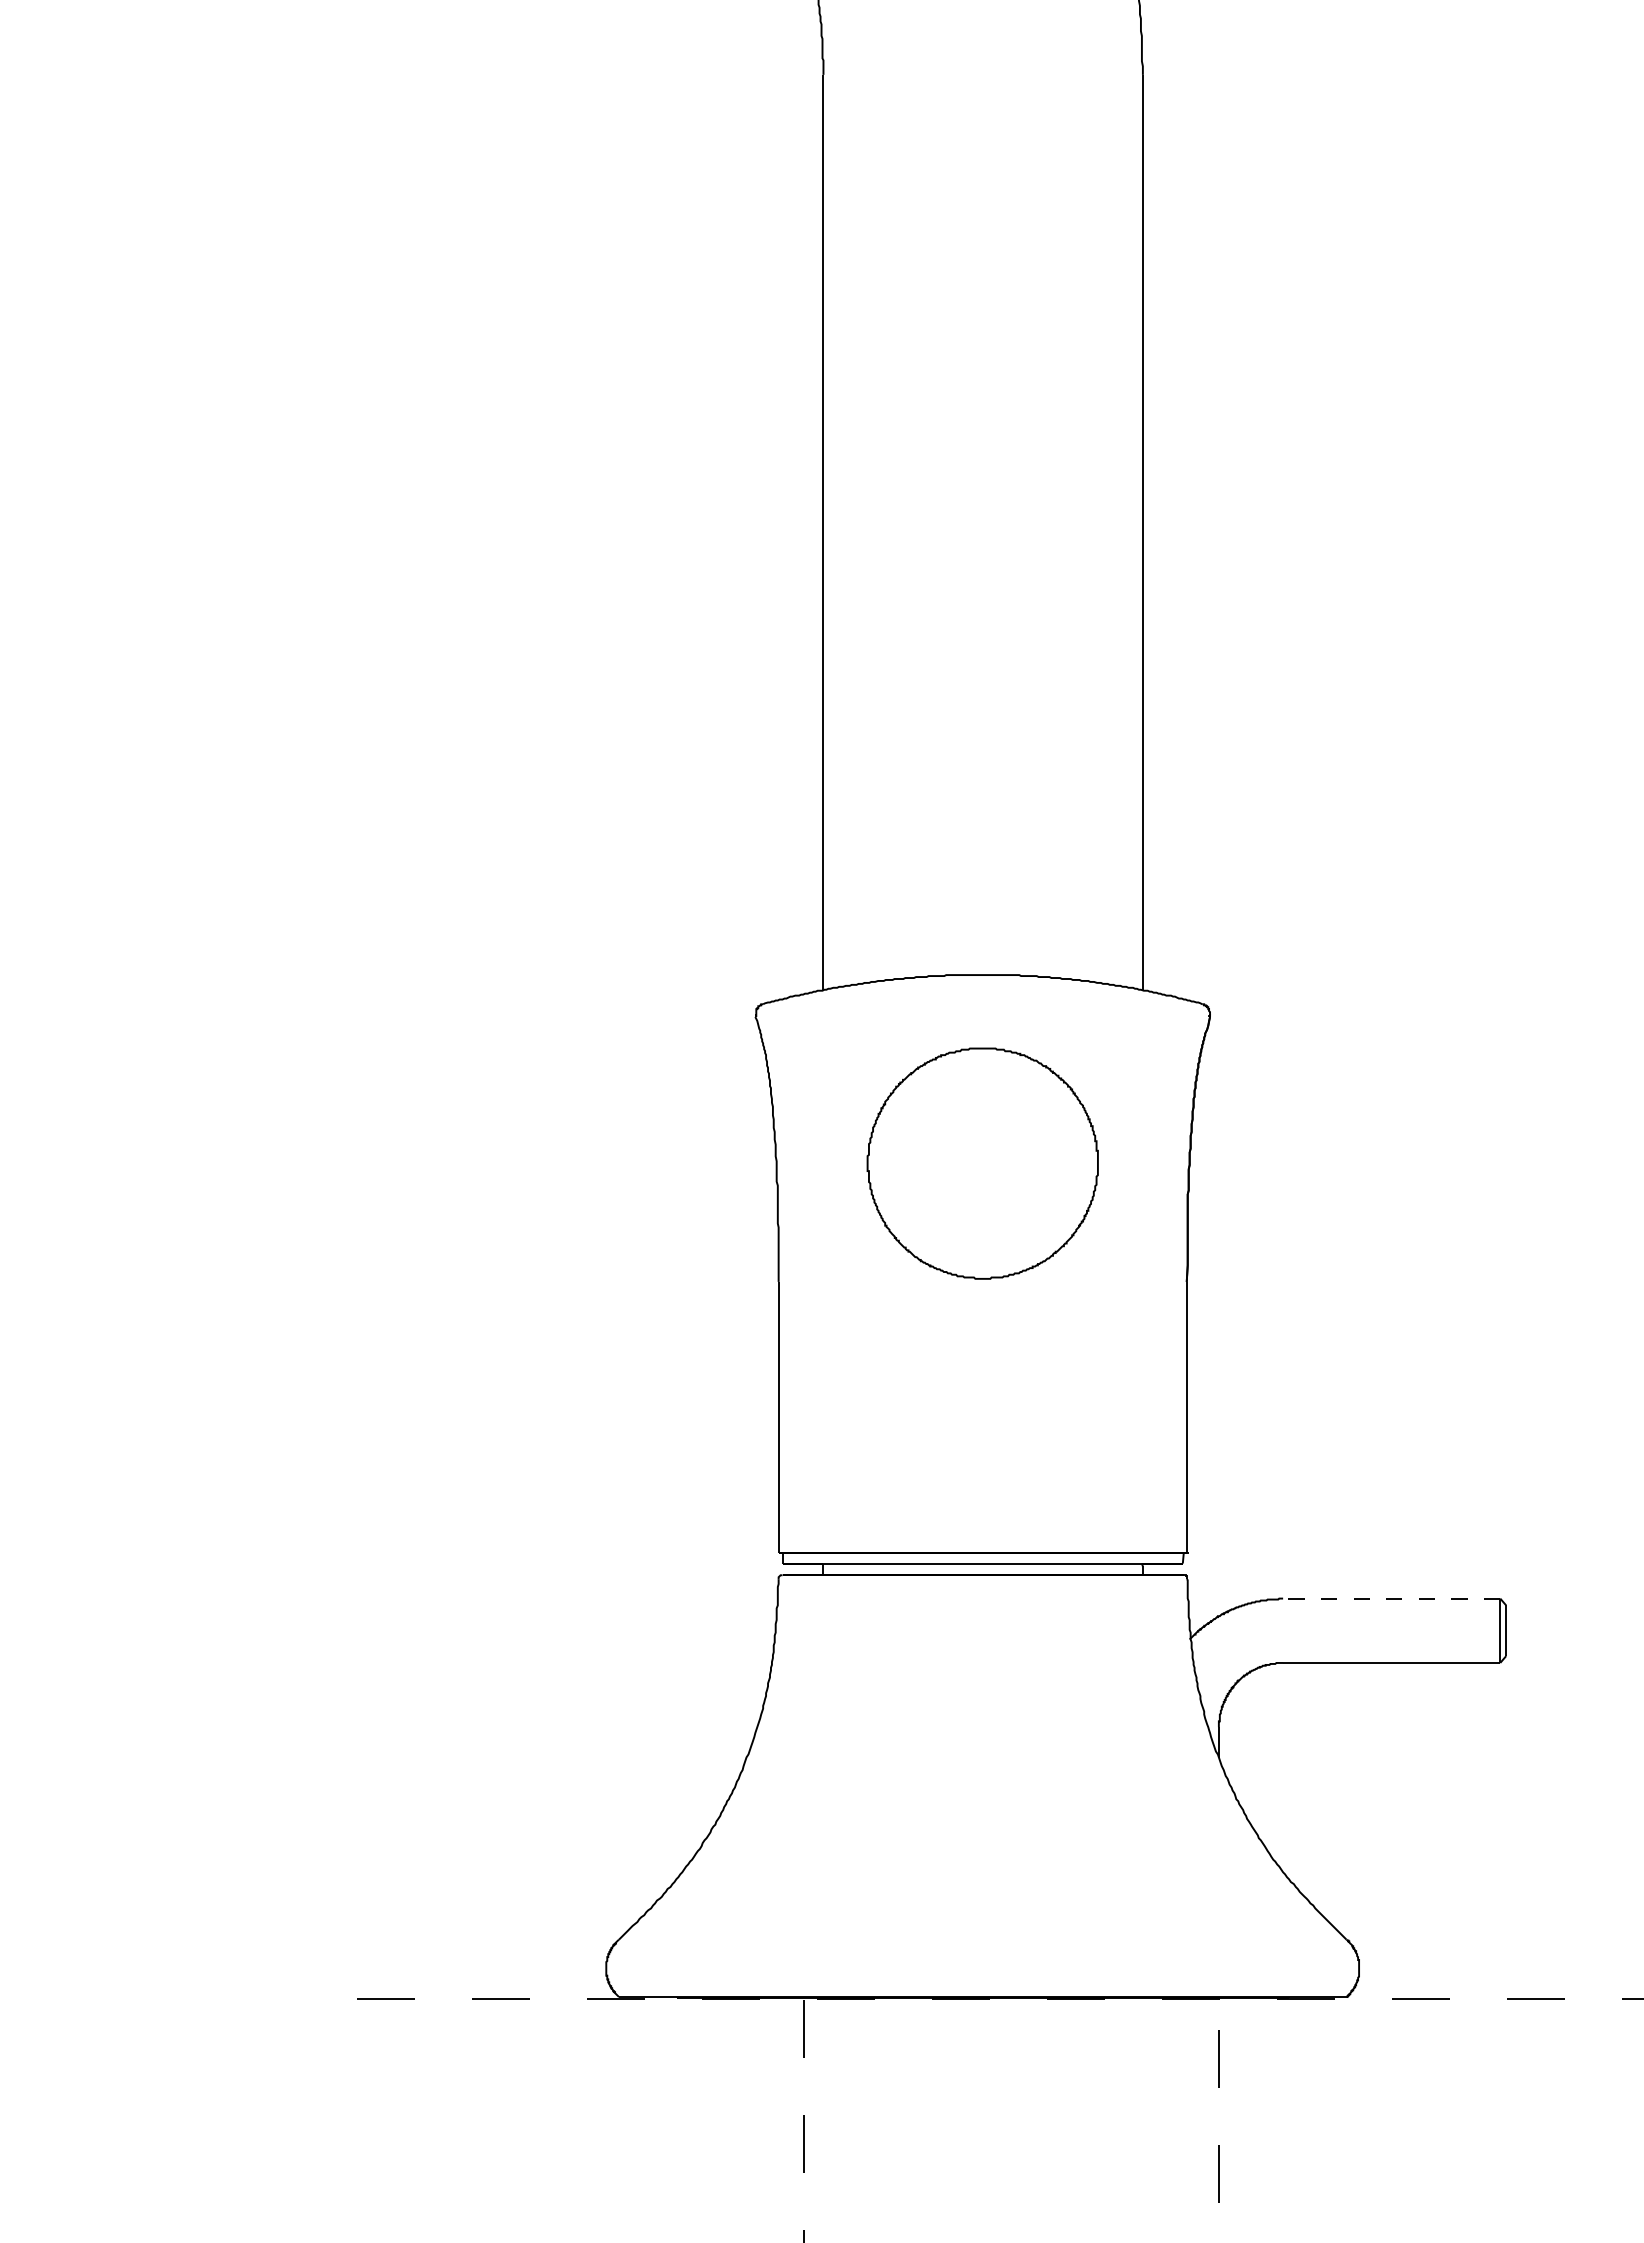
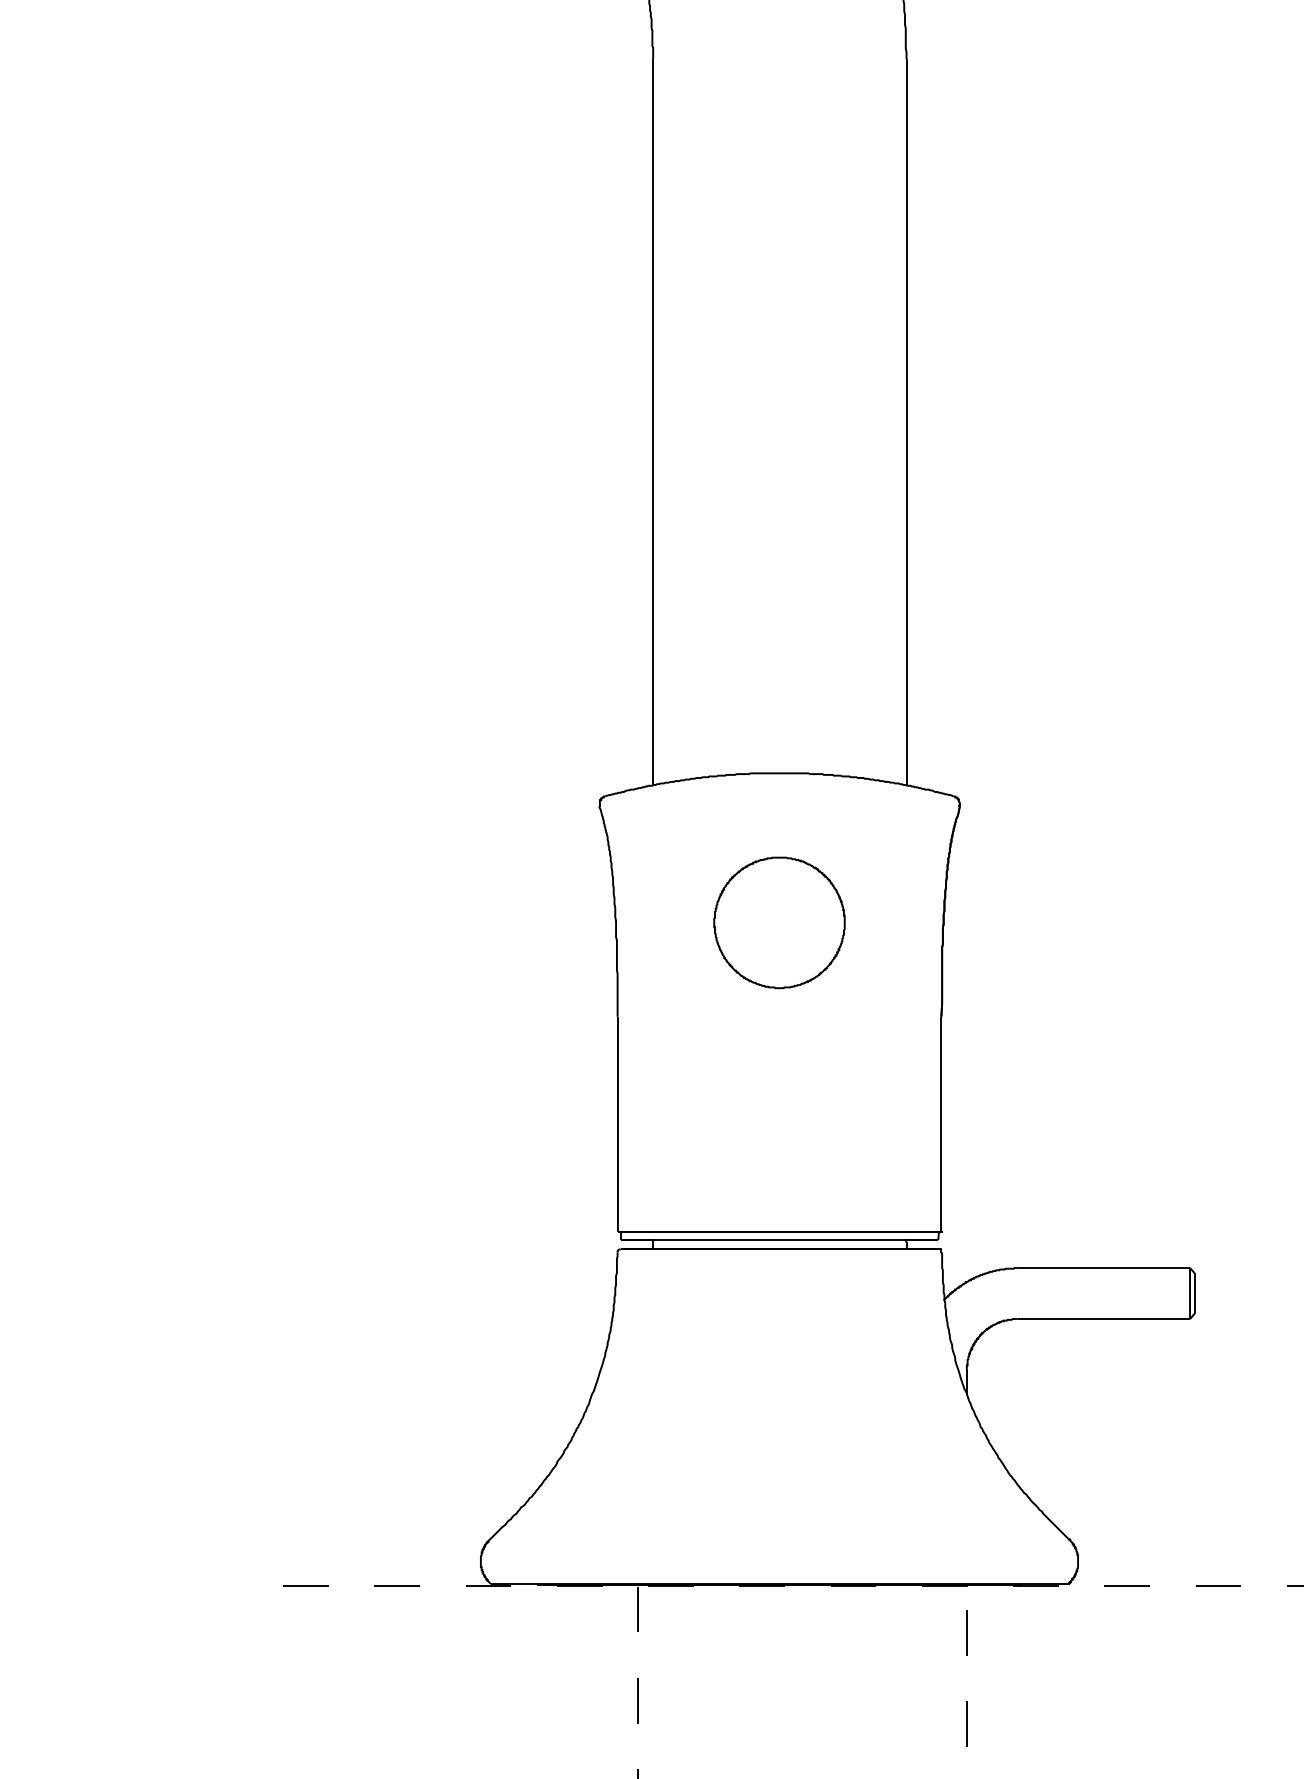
part: (982, 1163) -> (779, 922), size x0.71
line: (1391, 1598) -> (1103, 1267), dashed -> solid

